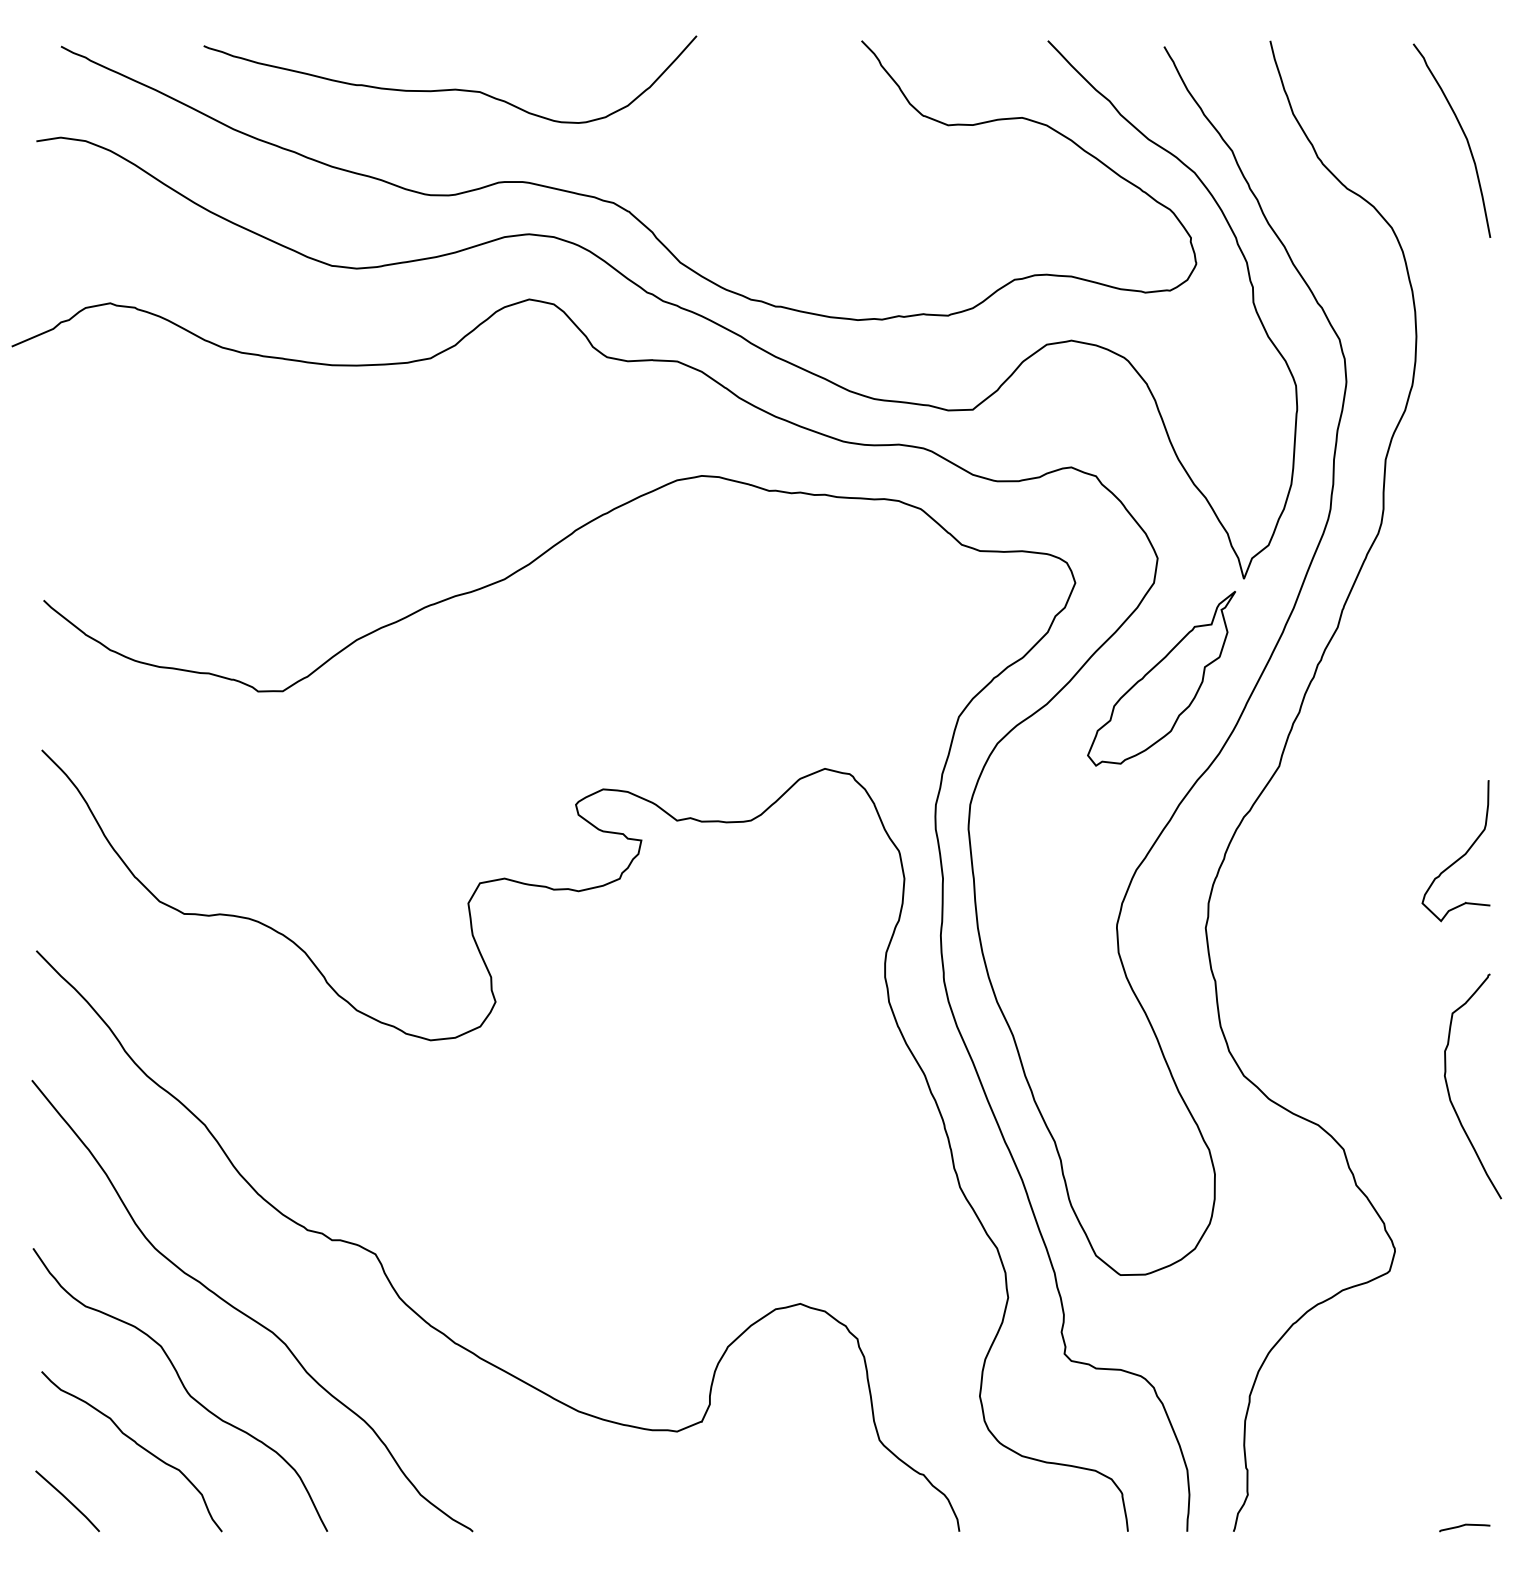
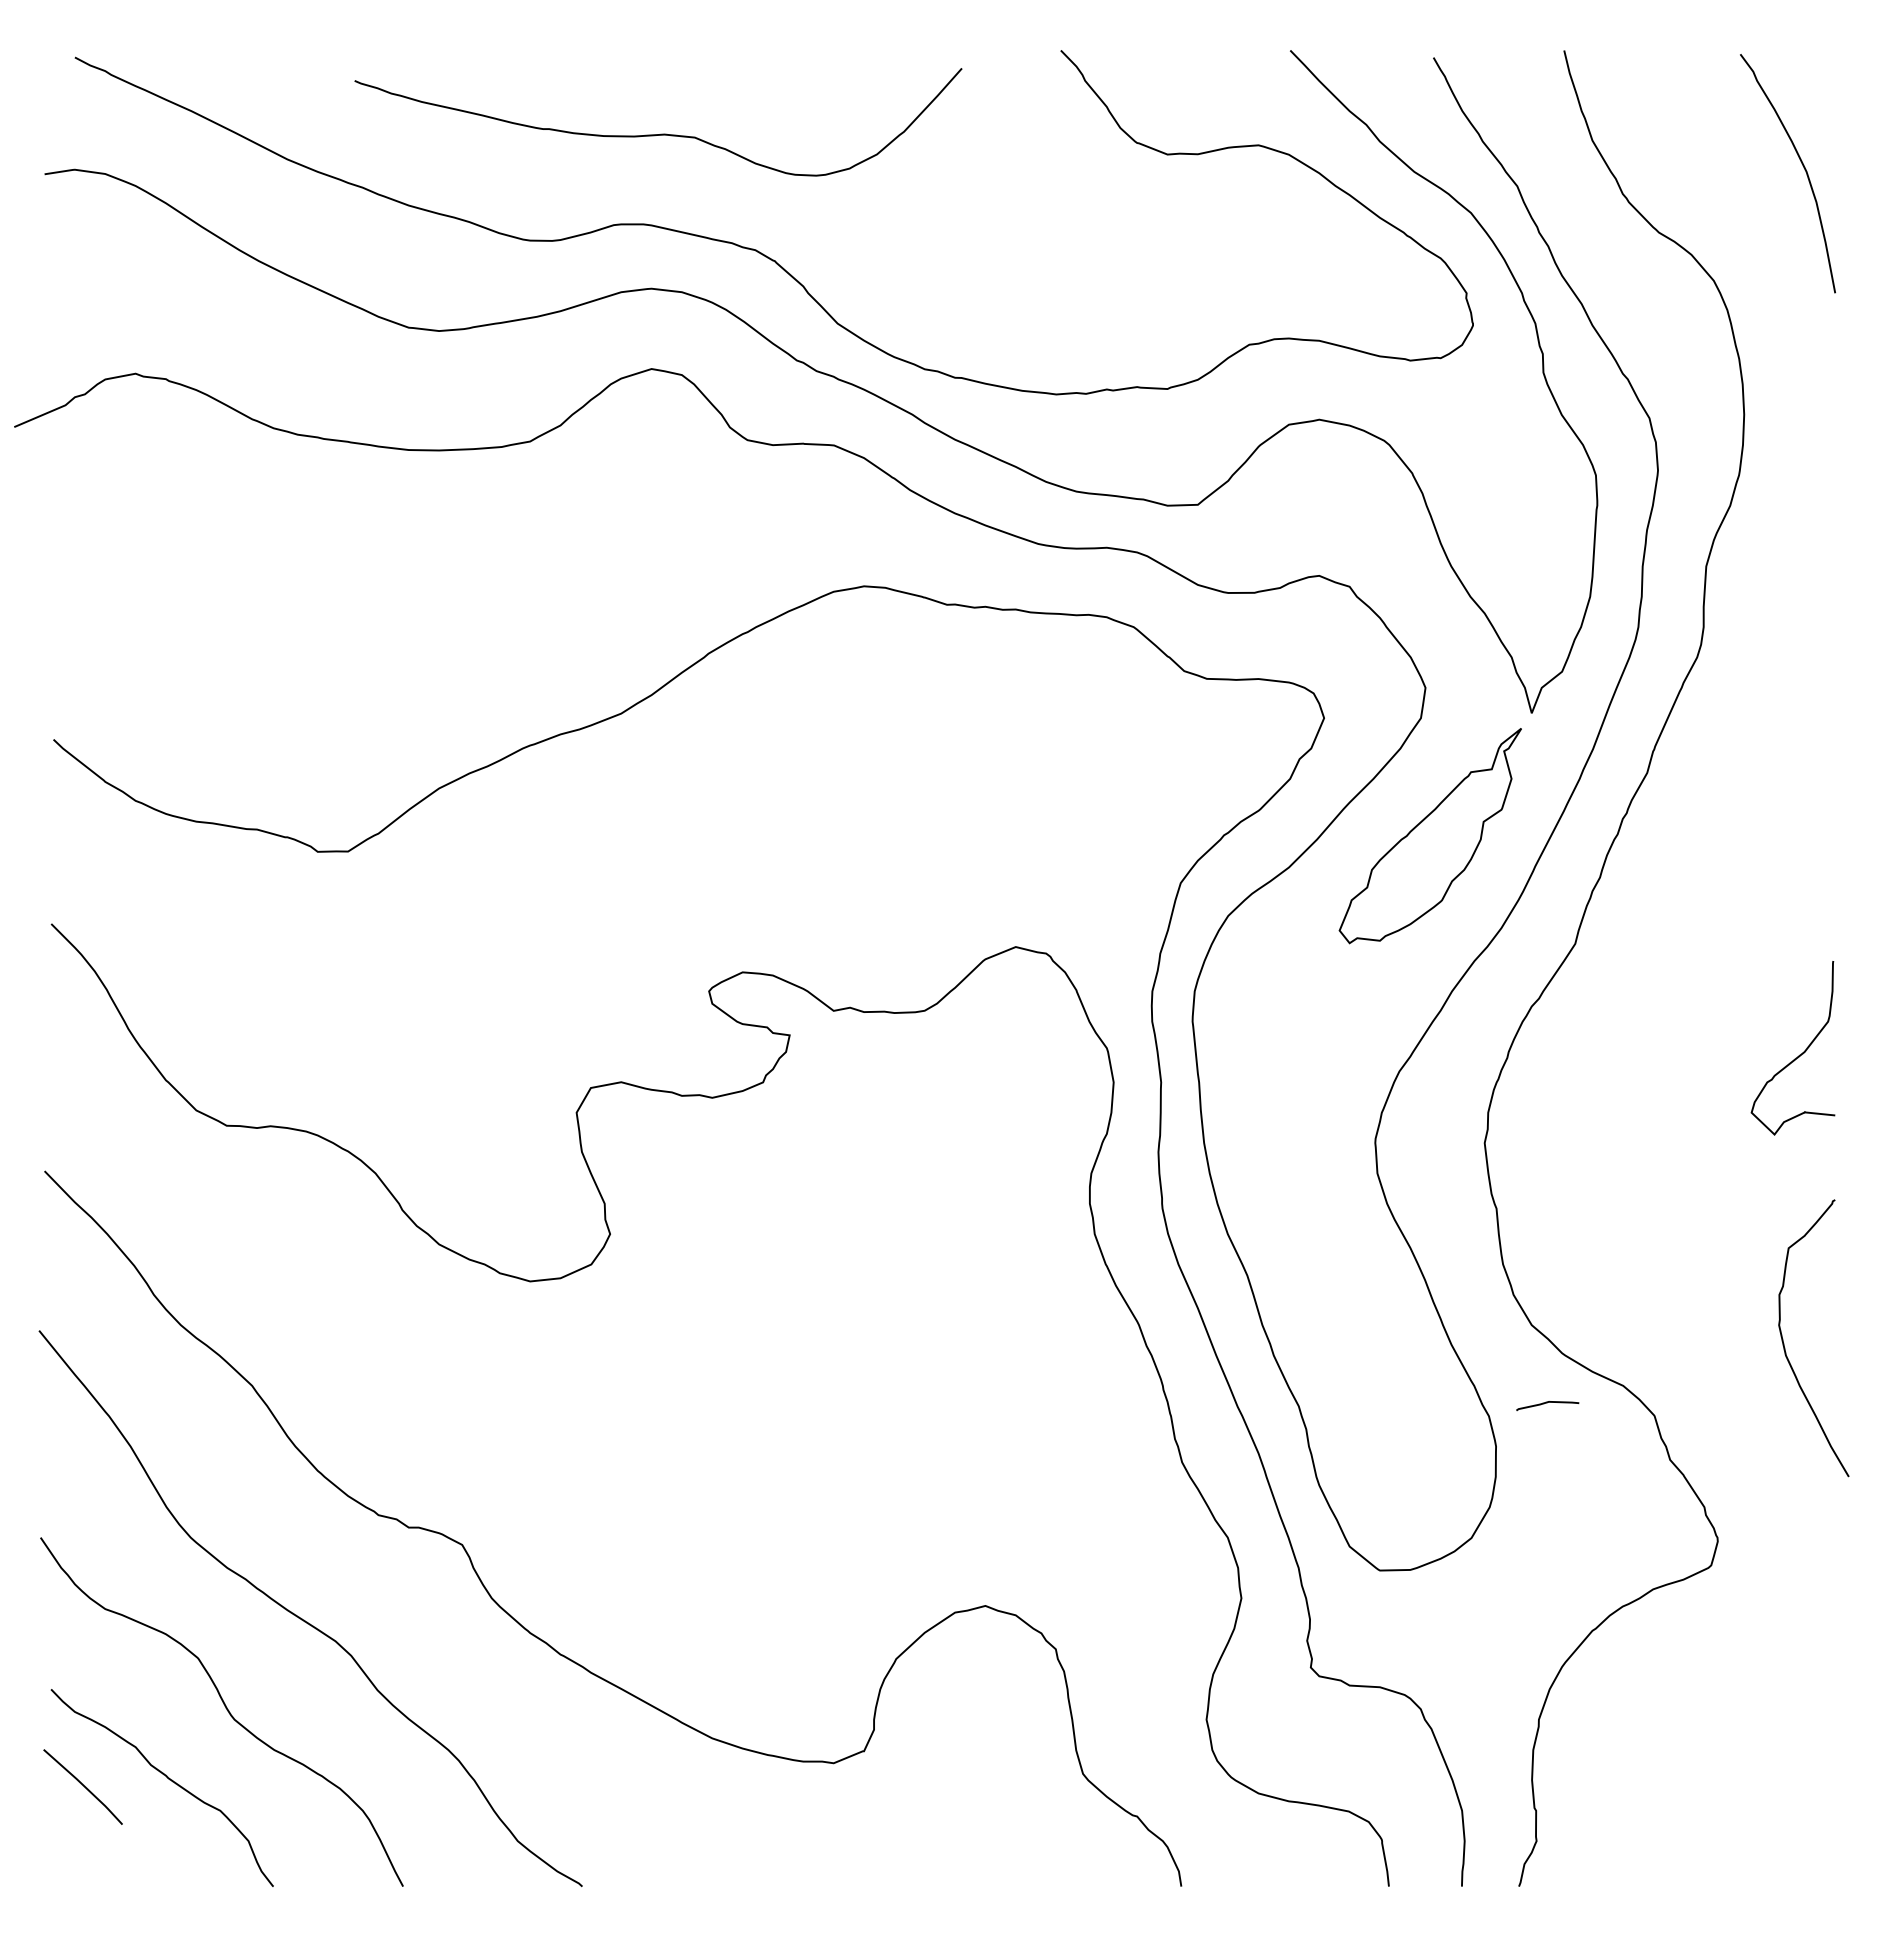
curve: (452, 88) -> (660, 133), moved
curve: (67, 1500) -> (82, 1785), moved
curve: (1464, 1525) -> (1547, 1403), moved

